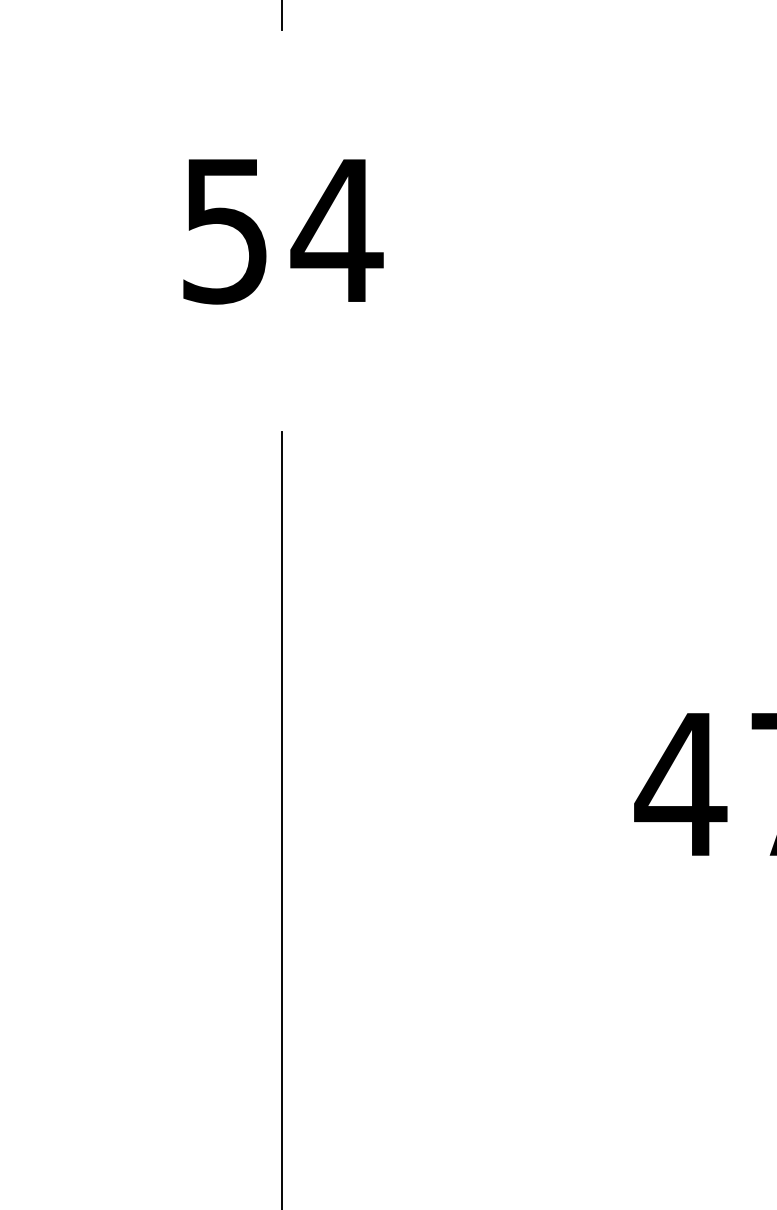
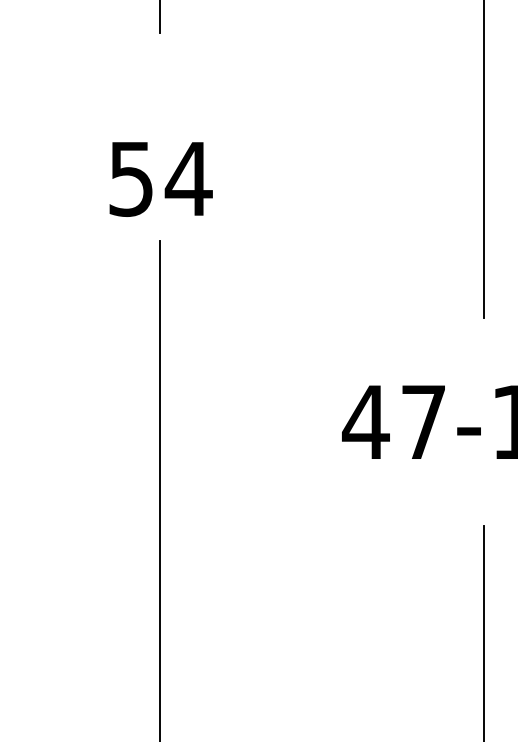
text: (282, 231) -> (160, 179), moved

